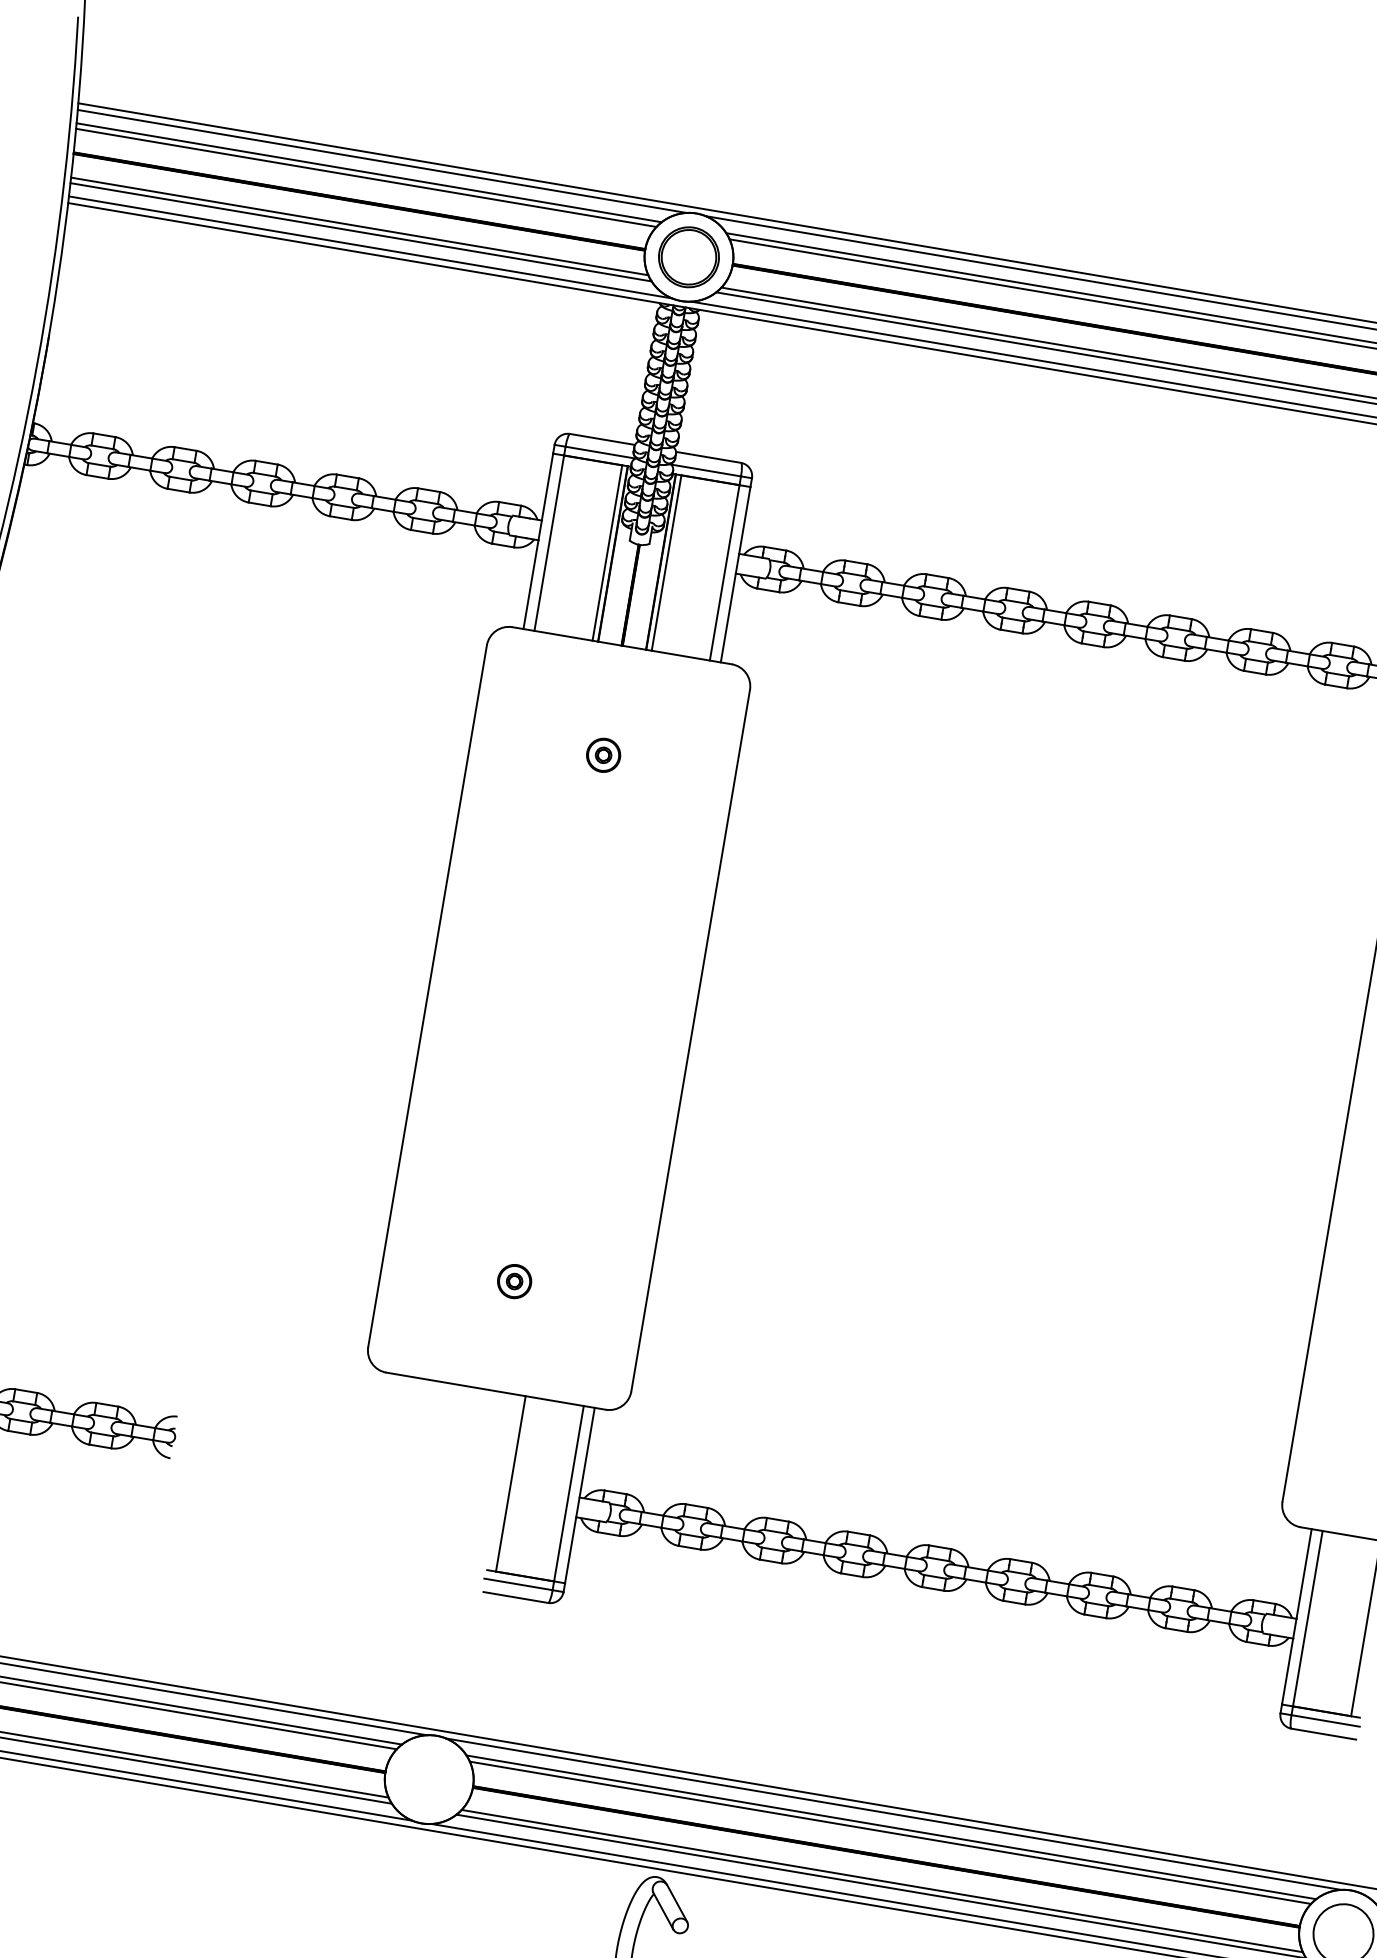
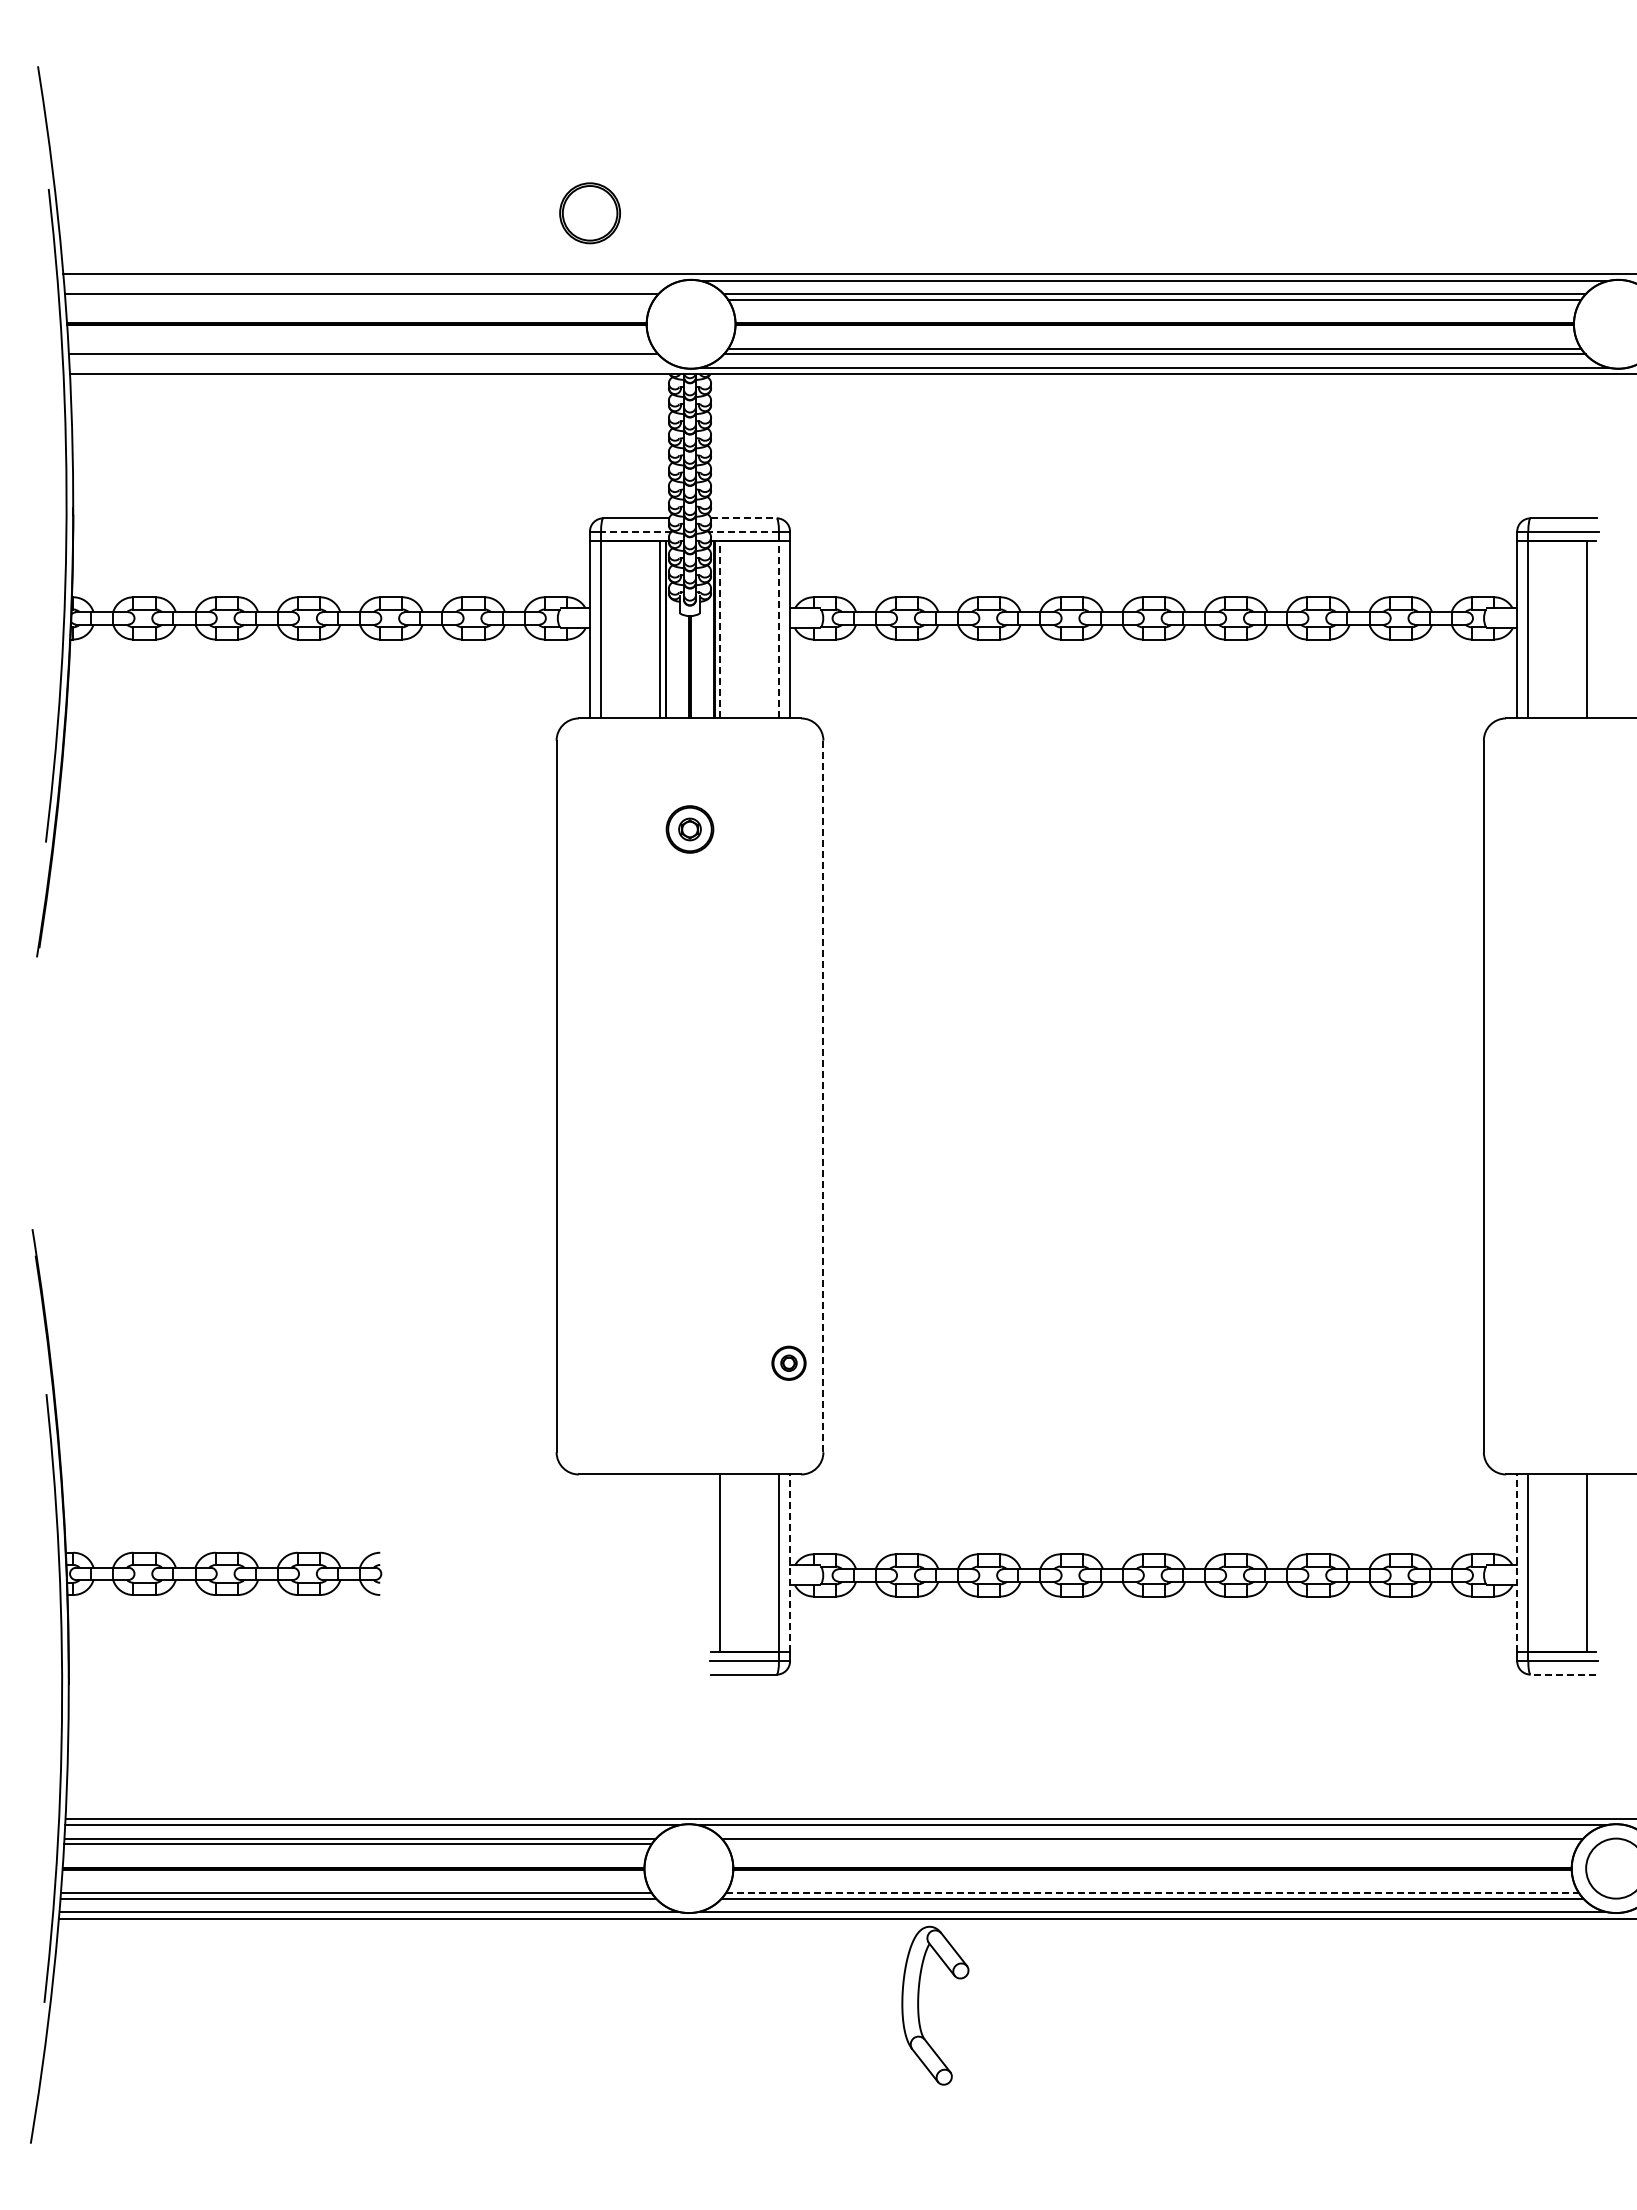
line: (382, 160) -> (372, 280), removed
line: (366, 177) -> (359, 299), removed
line: (359, 226) -> (361, 348), removed
line: (370, 247) -> (375, 367), removed
part: (688, 257) -> (589, 213), moved
line: (600, 452) -> (636, 531), solid -> dashed
line: (708, 457) -> (743, 518), solid -> dashed
line: (705, 470) -> (742, 531), solid -> dashed
line: (667, 563) -> (720, 629), solid -> dashed
line: (724, 572) -> (778, 629), solid -> dashed
part: (603, 755) -> (689, 829), size x1.4
line: (690, 1040) -> (823, 1096), solid -> dashed
part: (514, 1280) -> (788, 1362), moved
line: (580, 1495) -> (790, 1563), solid -> dashed
line: (1297, 1616) -> (1517, 1563), solid -> dashed
line: (1323, 1734) -> (1563, 1674), solid -> dashed
line: (890, 1833) -> (1152, 1844), removed
line: (883, 1881) -> (1153, 1893), solid -> dashed

